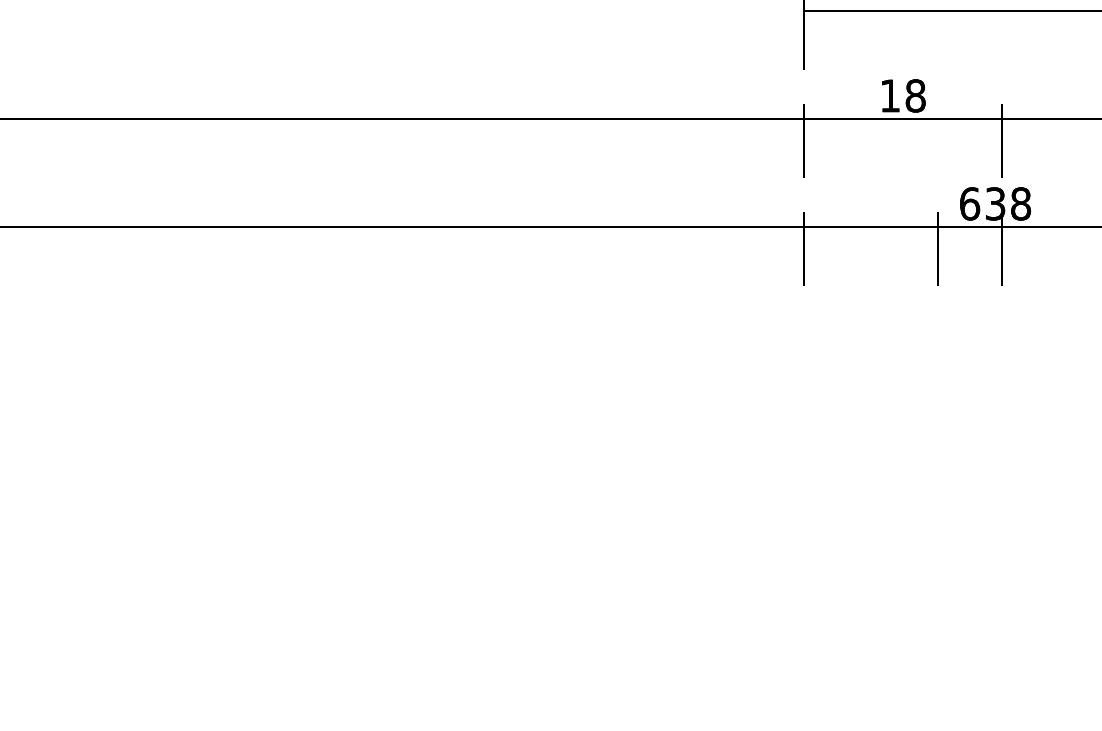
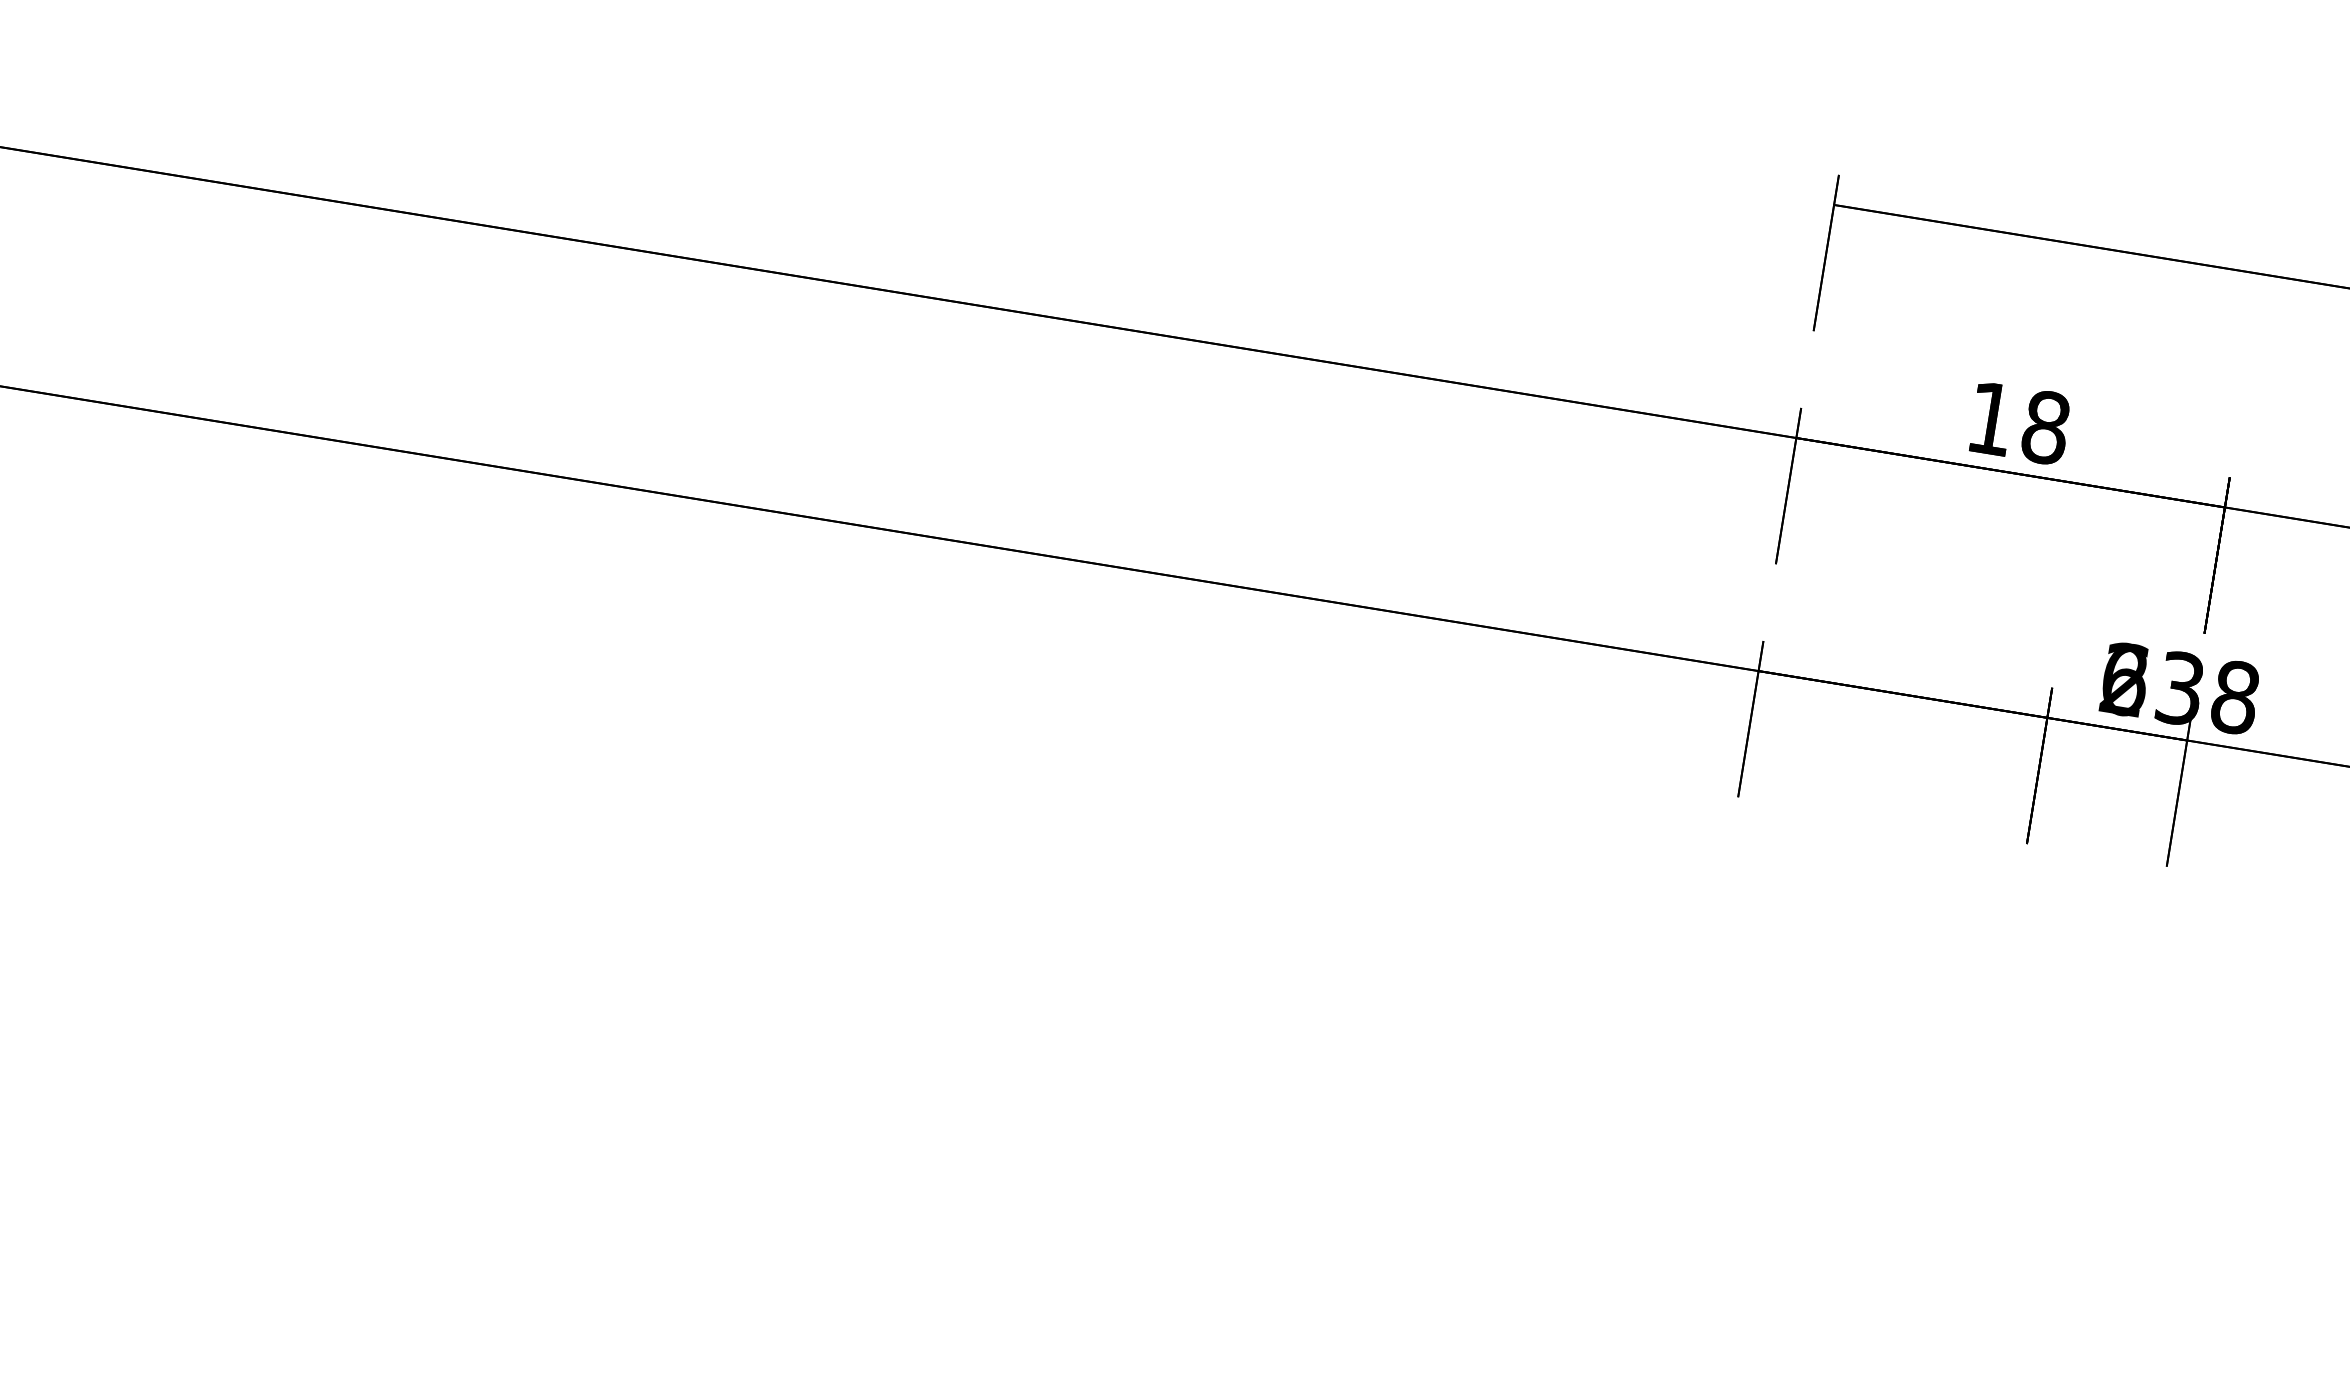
text: (970, 203) -> (2126, 678), 6 -> 2

